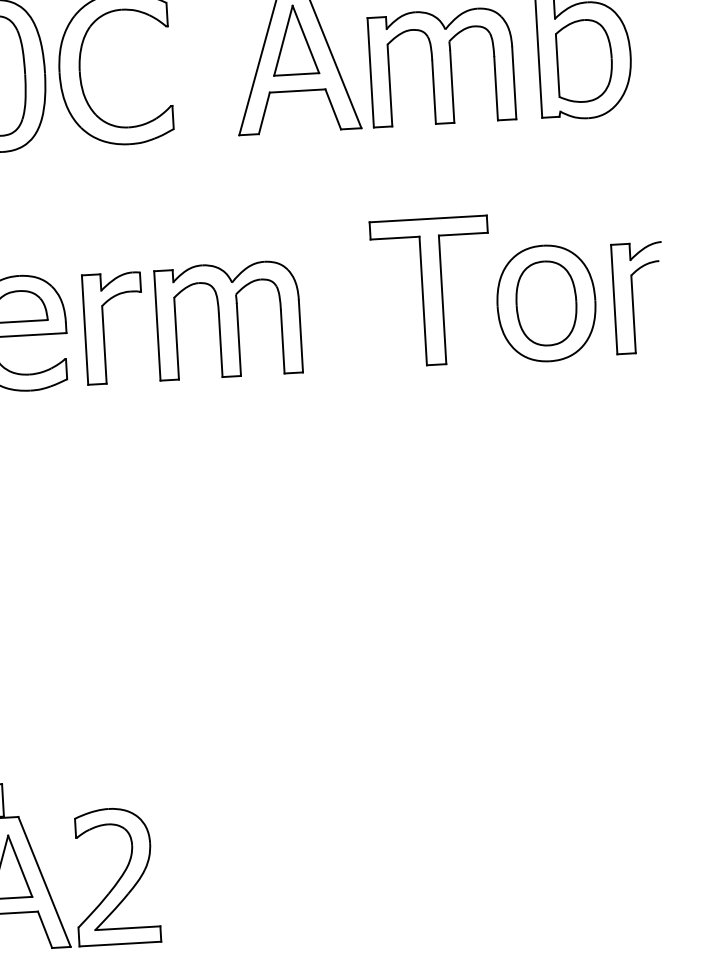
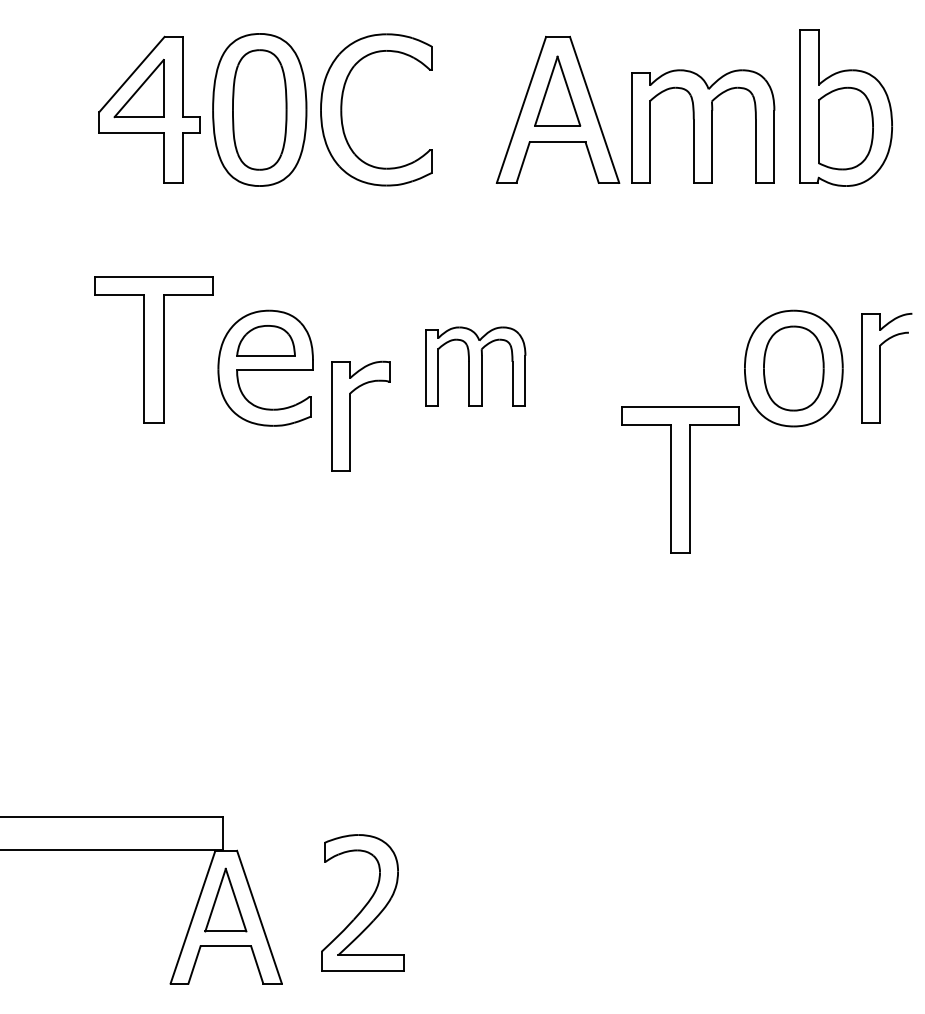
part: (432, 290) -> (680, 479), moved
part: (228, 319) -> (475, 366), size x0.7
part: (103, 327) -> (350, 415), moved
part: (116, 876) -> (362, 902), moved

